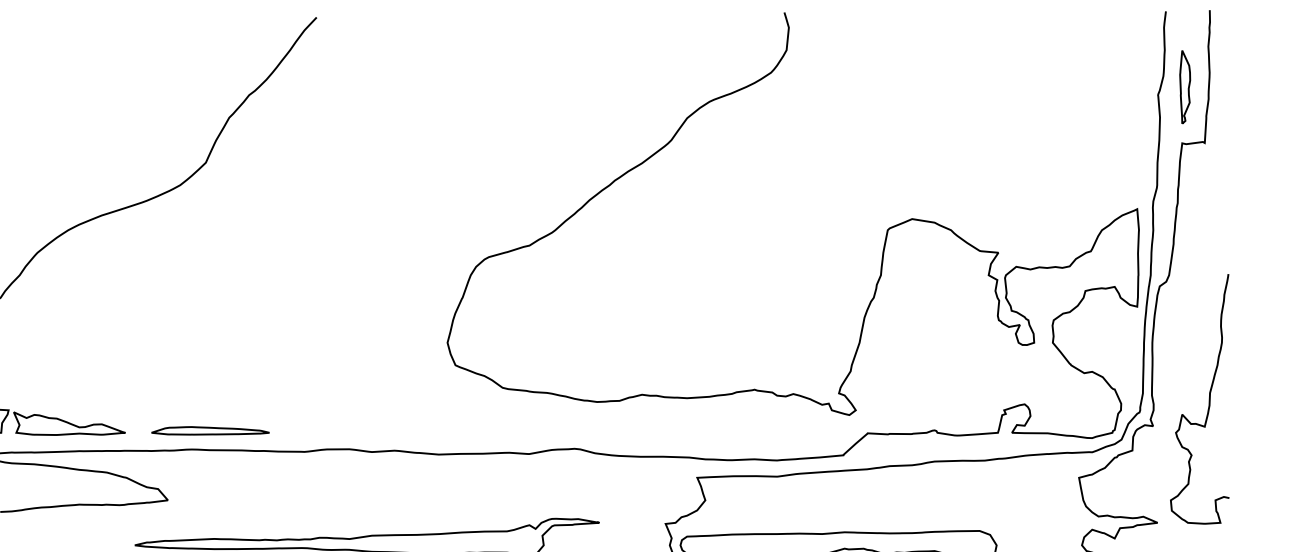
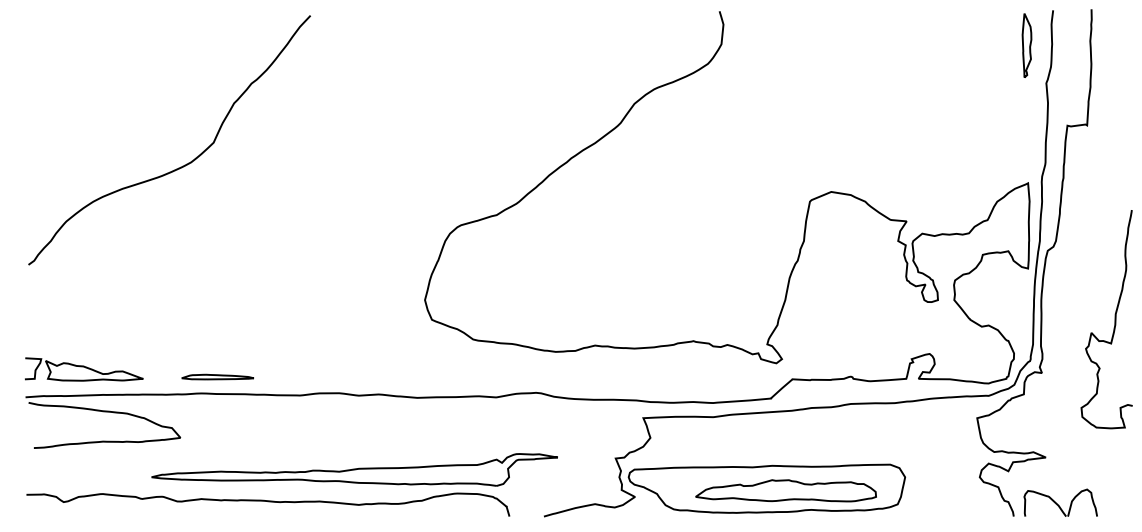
part: (1184, 87) -> (1026, 45), moved
curve: (1208, 399) -> (1114, 319), moved
part: (210, 430) -> (217, 376), size x0.7

